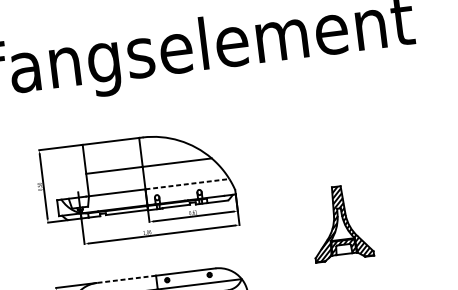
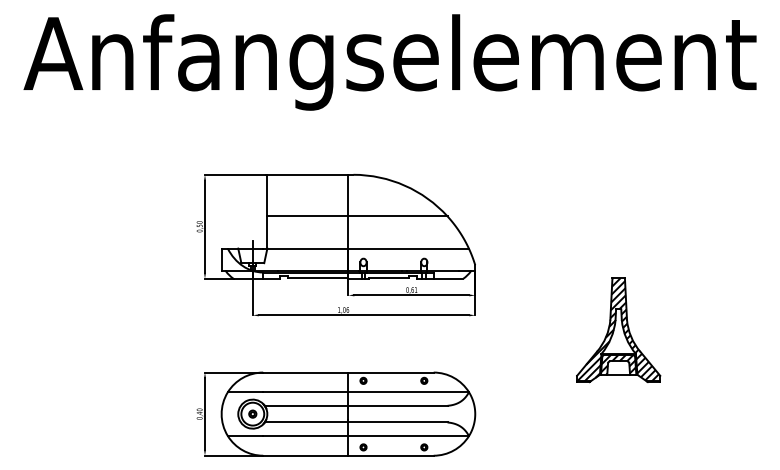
line: (188, 184) -> (409, 248), dashed -> solid
line: (126, 279) -> (305, 372), dashed -> solid

